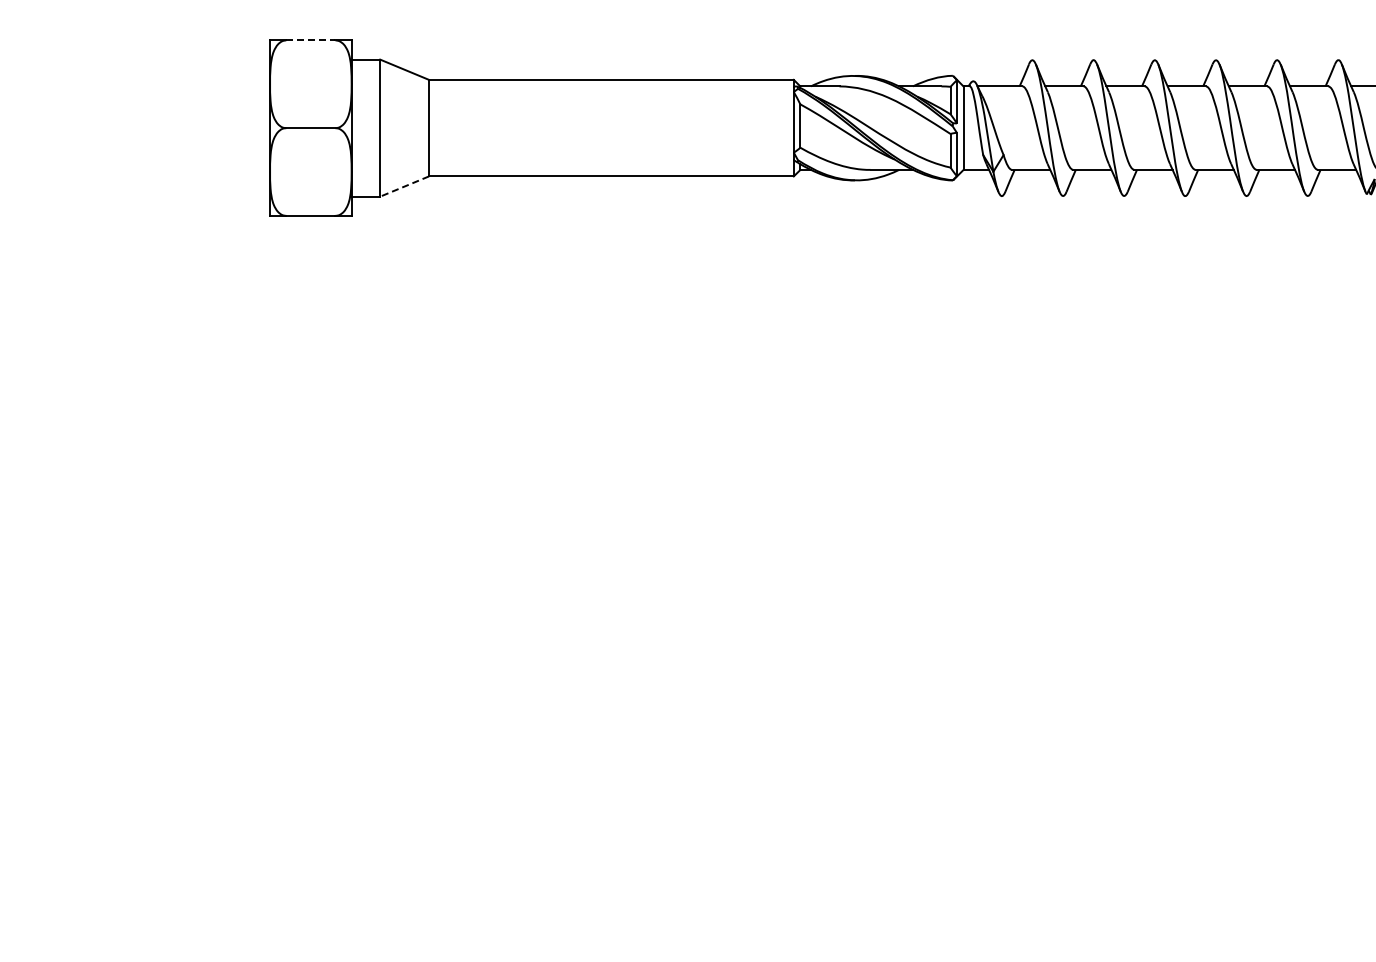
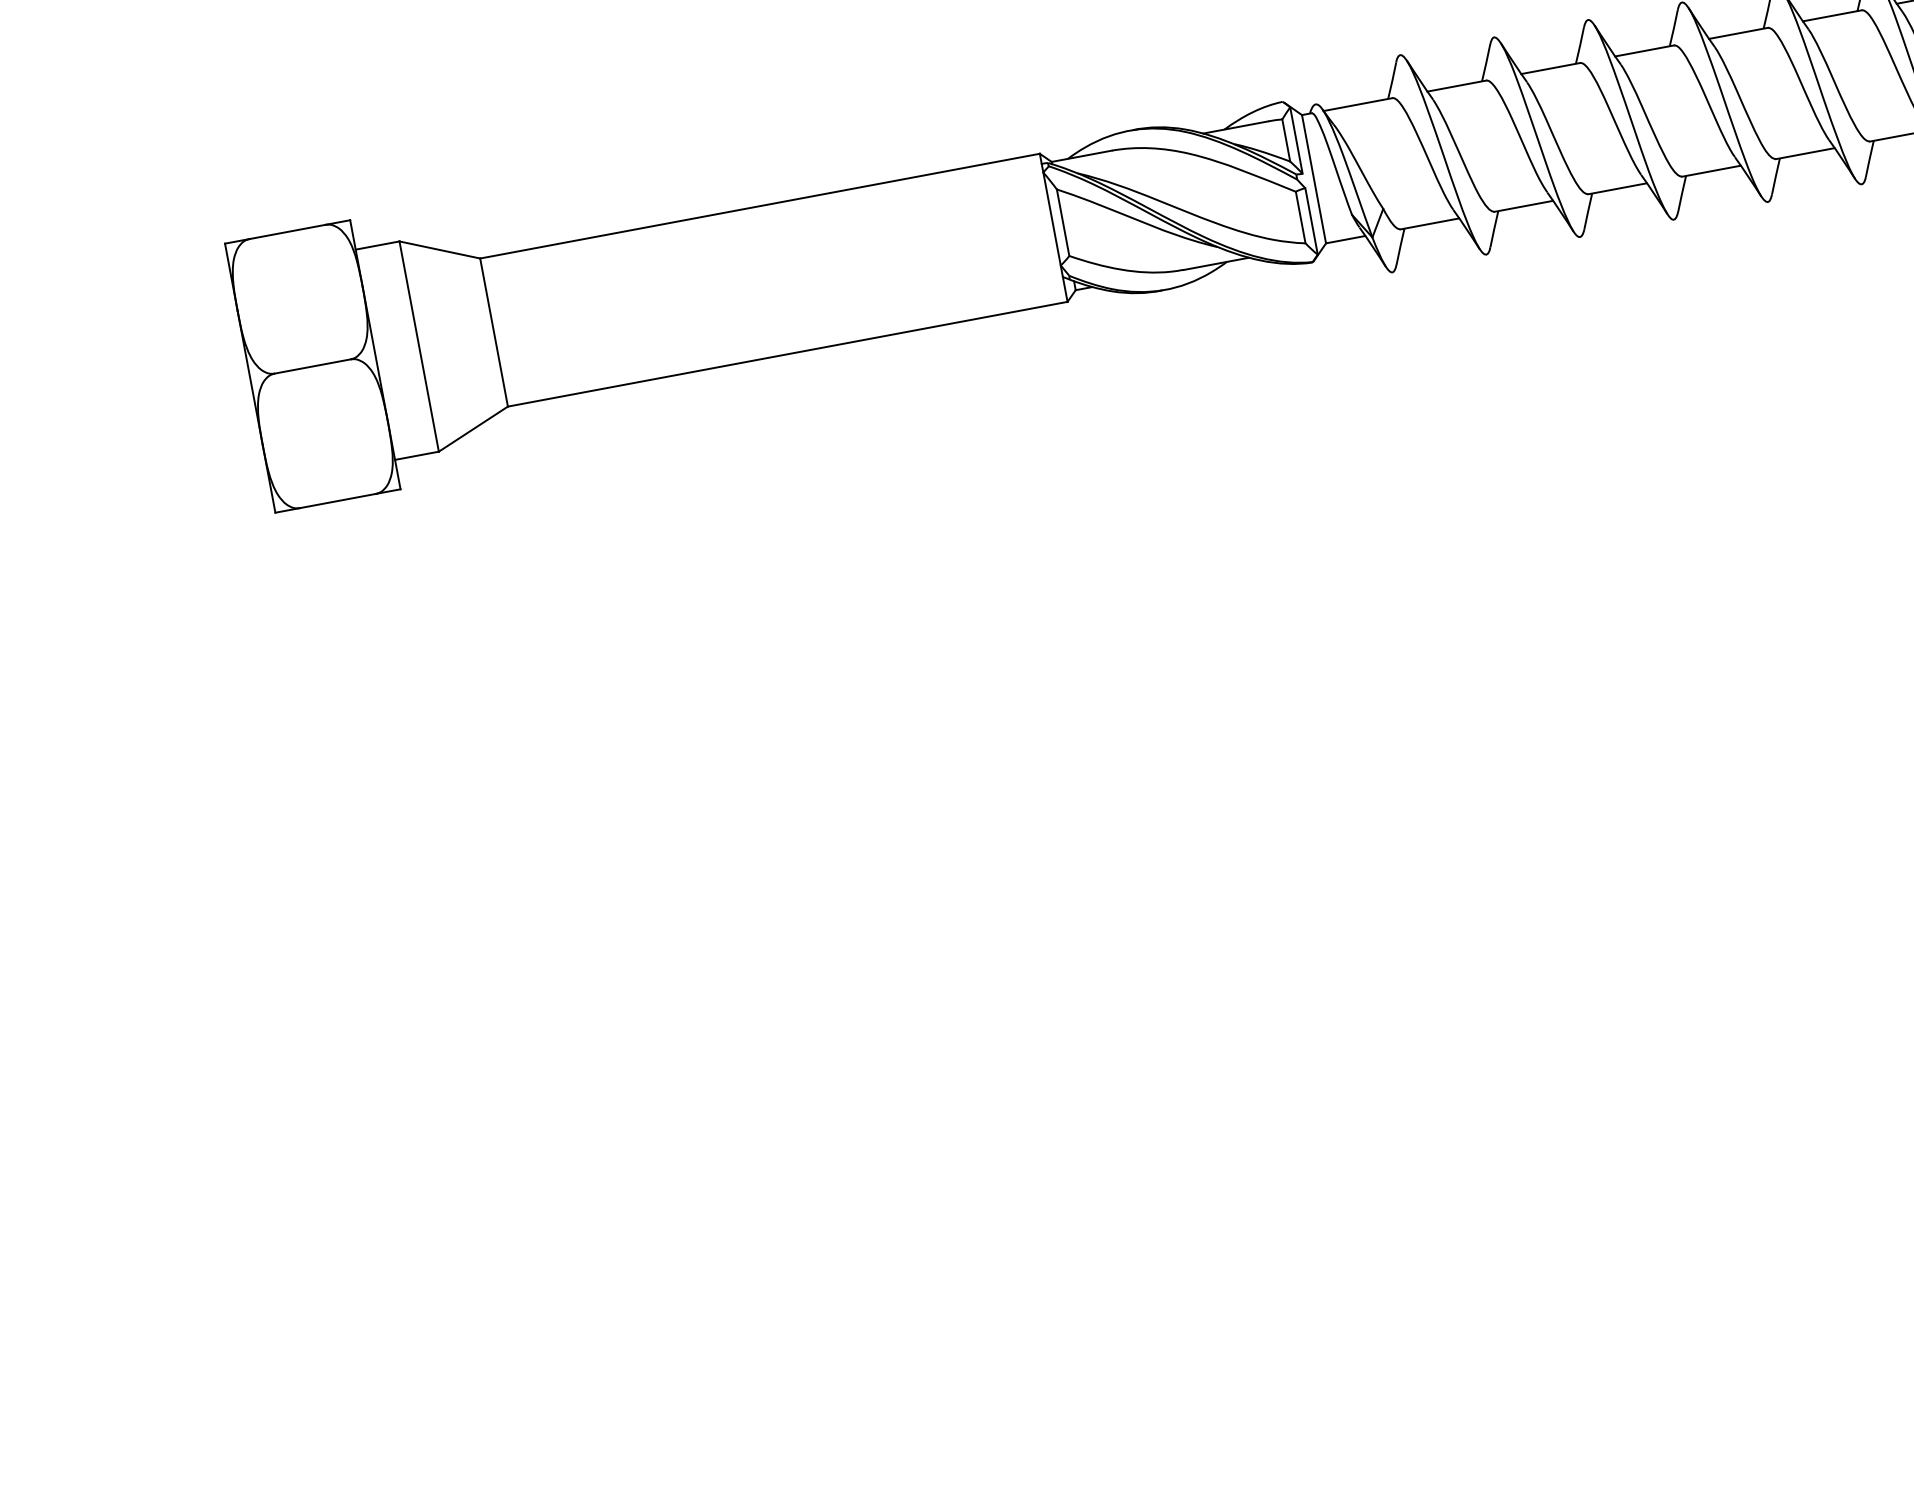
line: (310, 40) -> (287, 232), dashed -> solid
line: (404, 186) -> (473, 429), dashed -> solid

